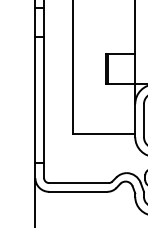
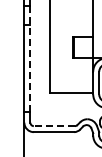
line: (44, 84) -> (30, 58), solid -> dashed
line: (79, 183) -> (54, 126), solid -> dashed

